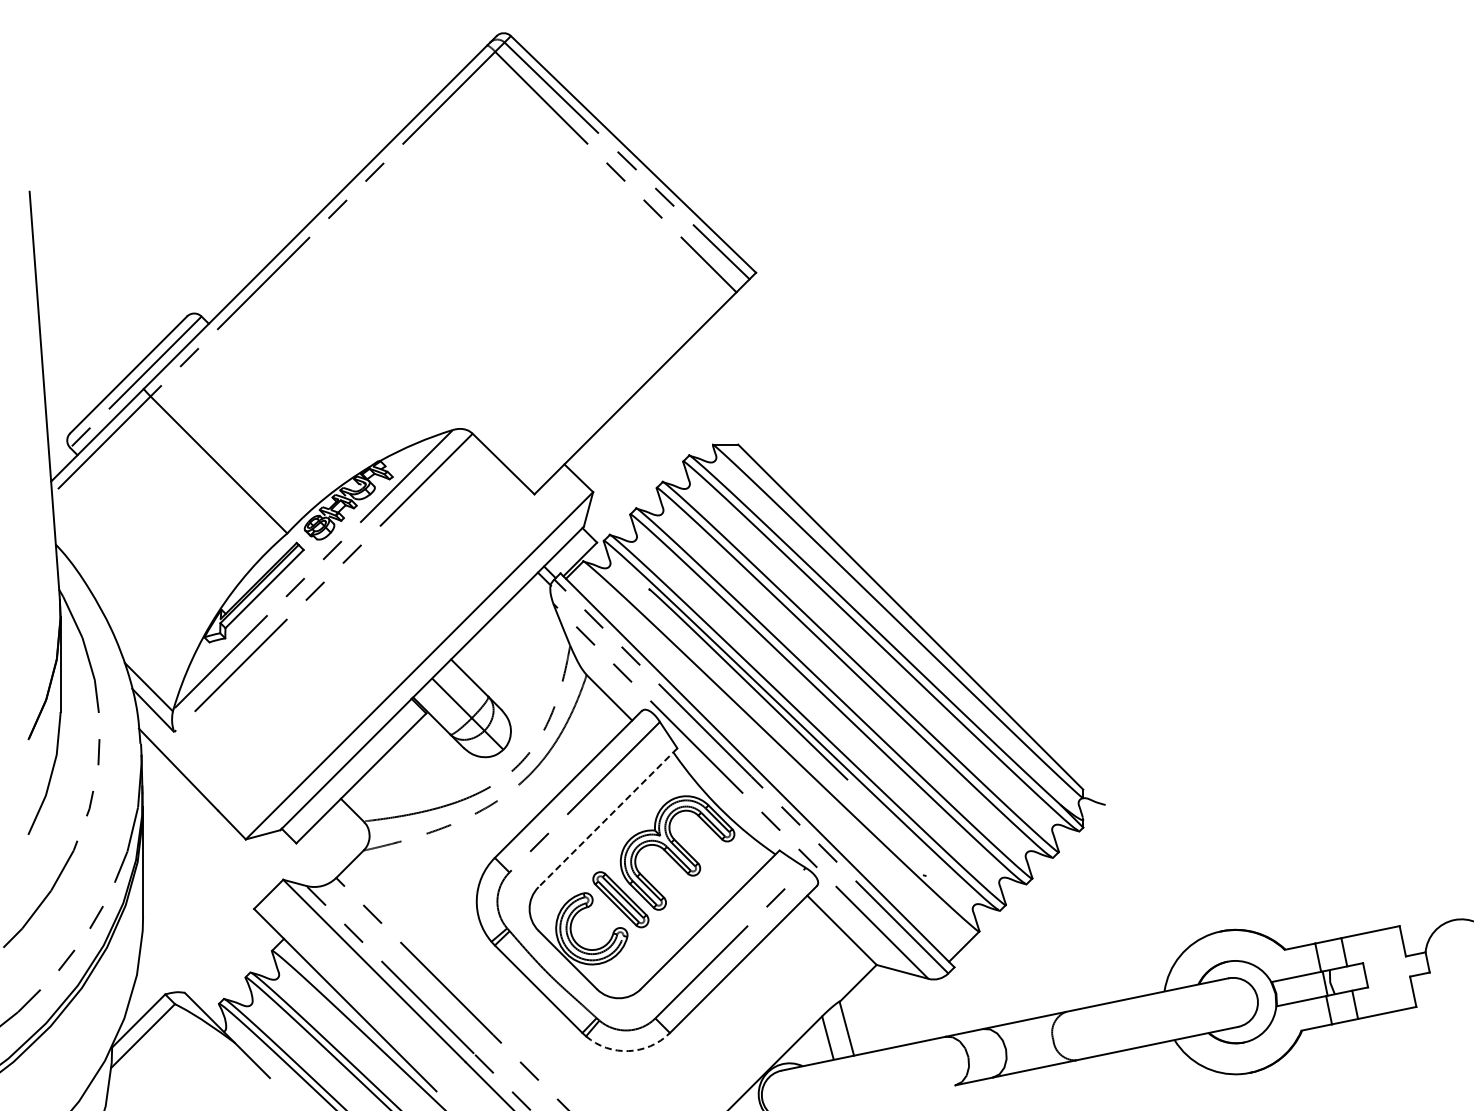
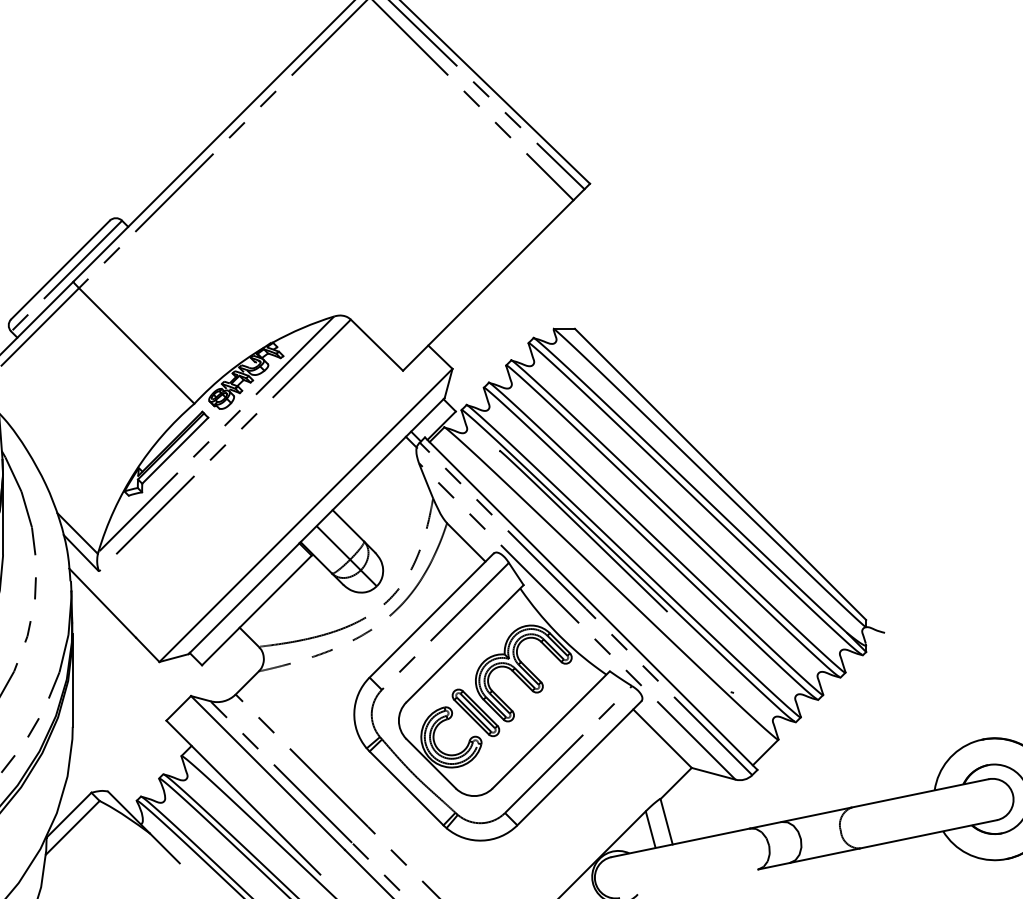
line: (607, 818) -> (464, 644), dashed -> solid
arc: (628, 1051) -> (482, 840), dashed -> solid

